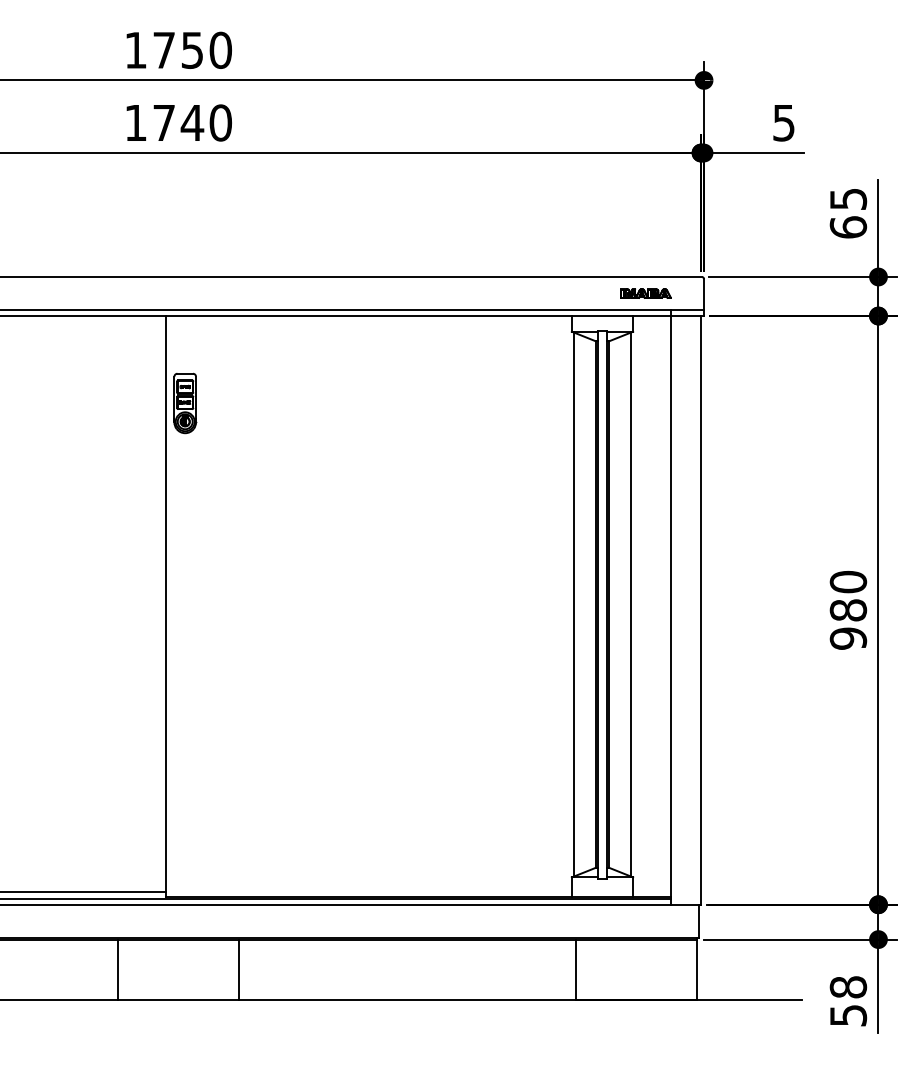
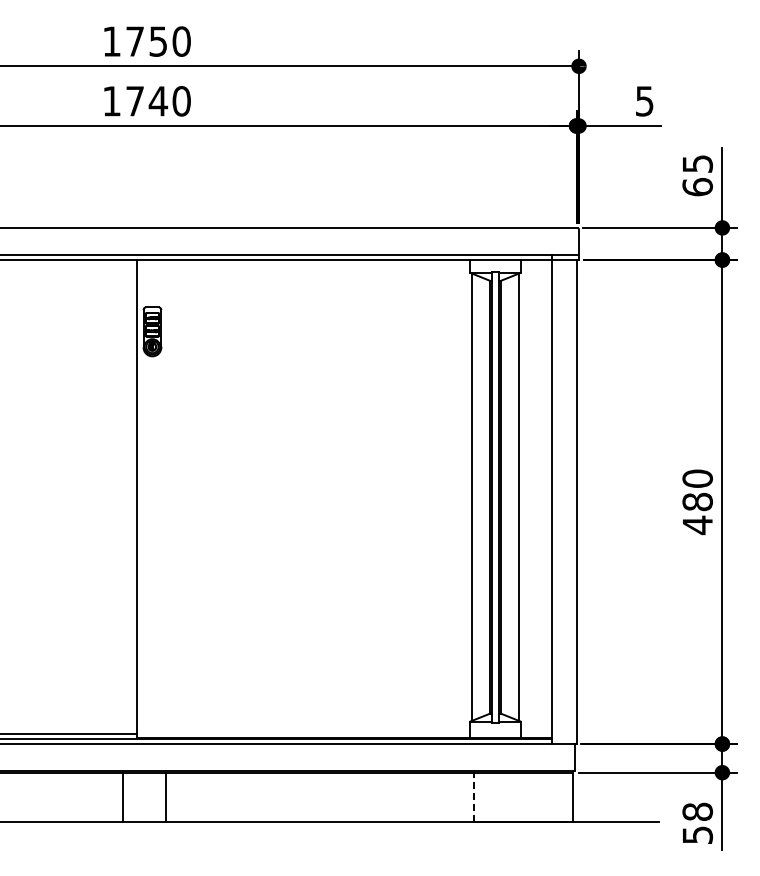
part: (646, 293) -> (531, 241), removed
text: (848, 638) -> (697, 525), 980 -> 480
line: (118, 969) -> (122, 797), moved
line: (238, 969) -> (166, 797), moved
line: (576, 969) -> (474, 797), solid -> dashed

